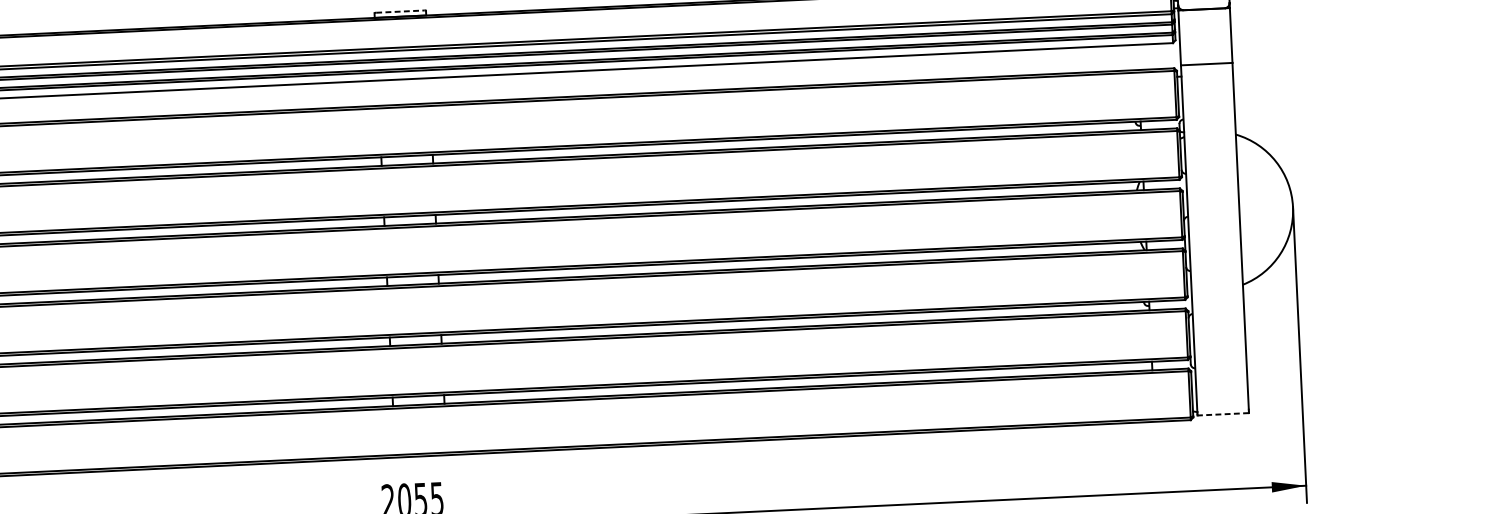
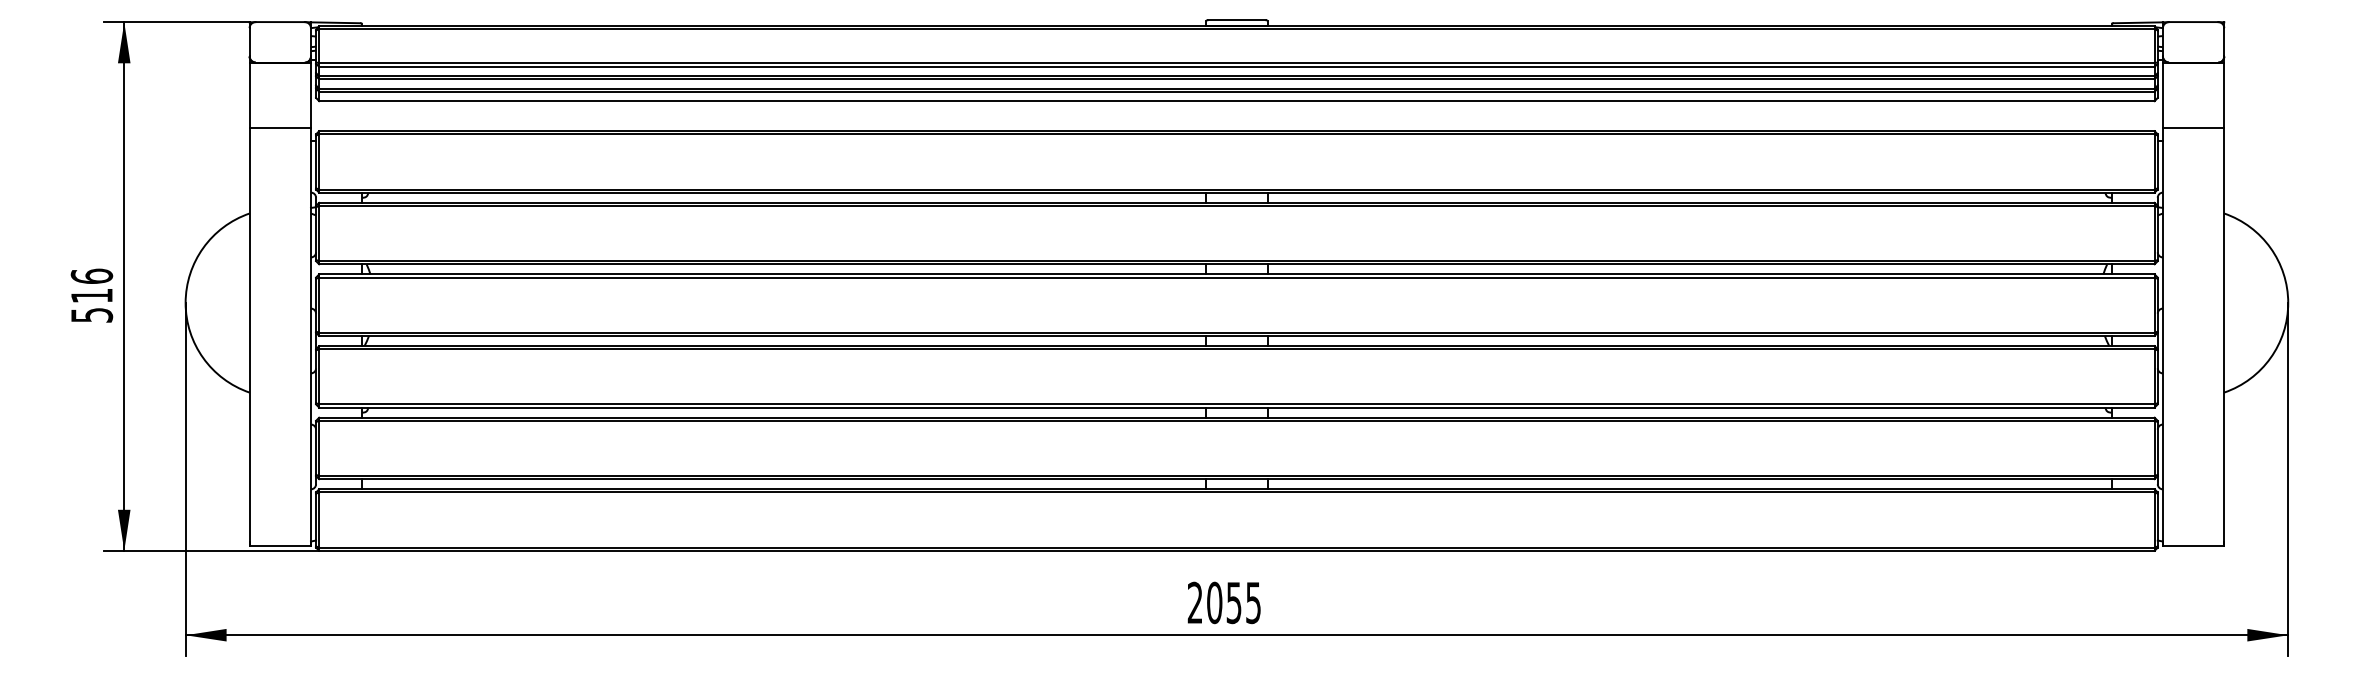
line: (399, 11) -> (1236, 20), dashed -> solid
line: (1223, 414) -> (2193, 545), dashed -> solid

